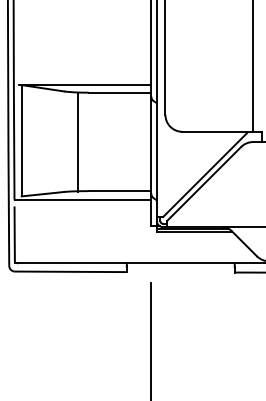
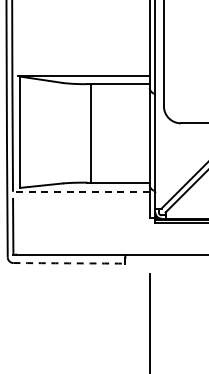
line: (77, 142) -> (91, 134), moved
line: (82, 200) -> (81, 192), solid -> dashed
arc: (70, 271) -> (69, 263), solid -> dashed

